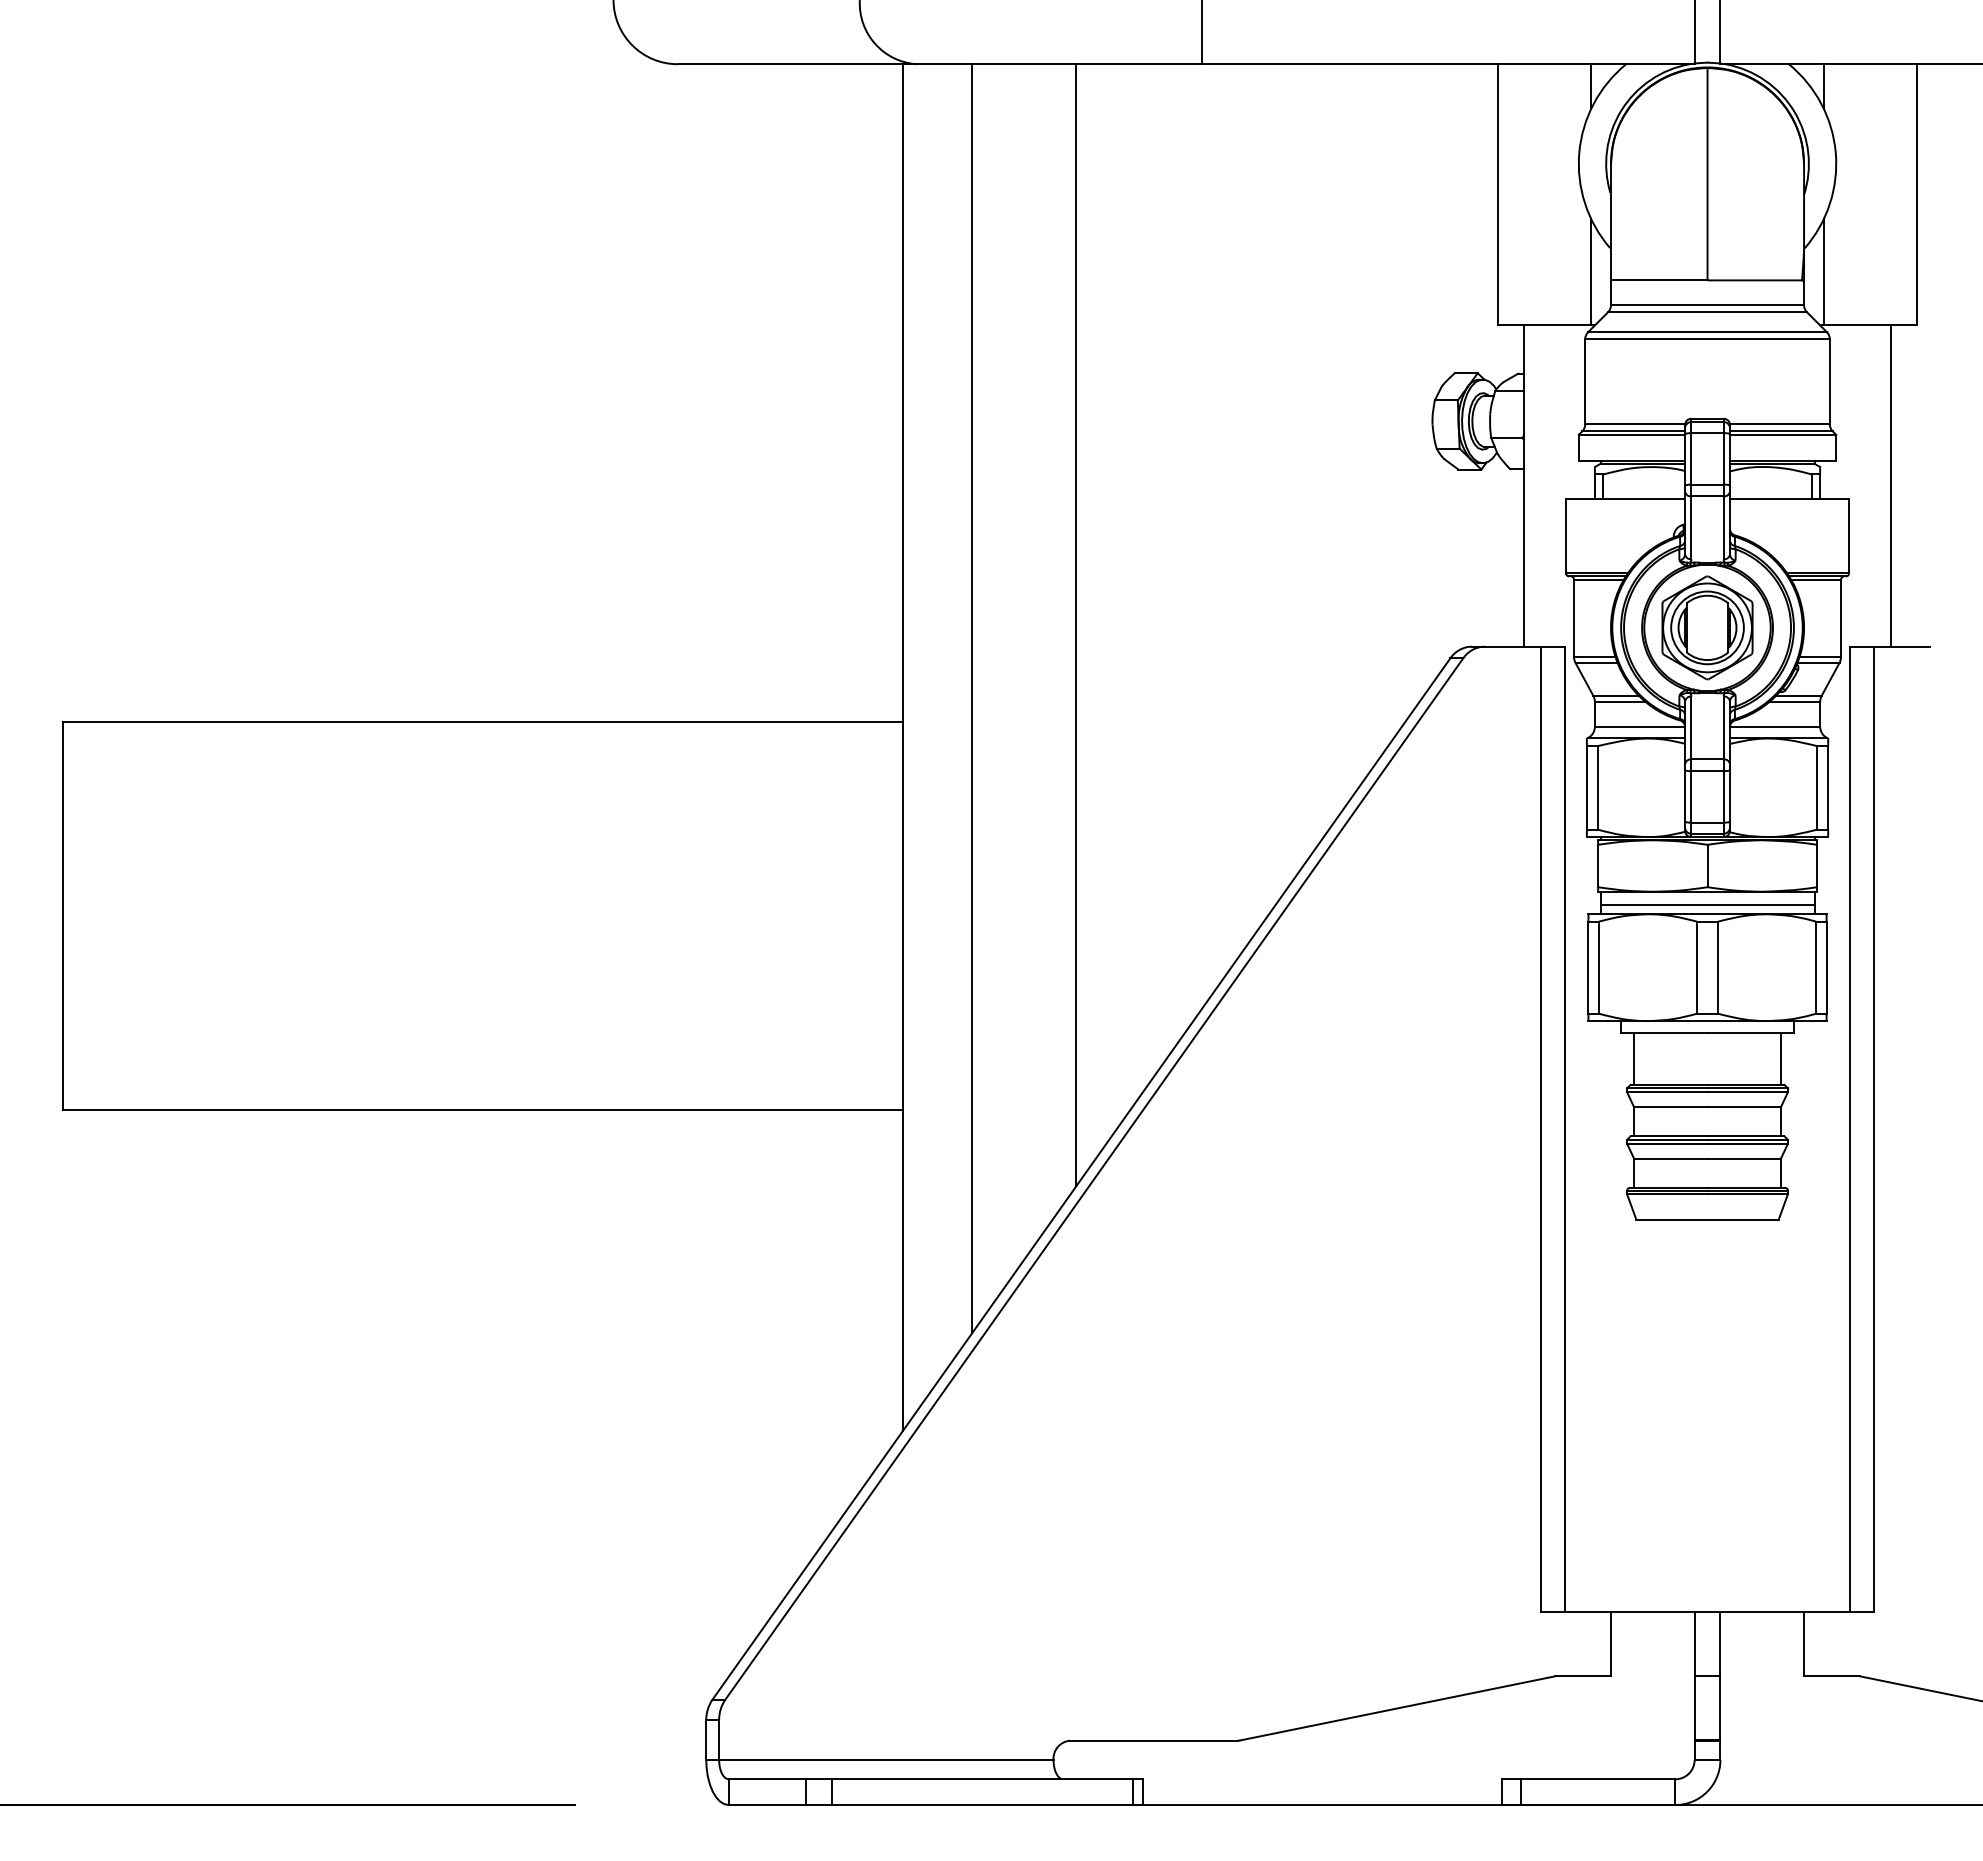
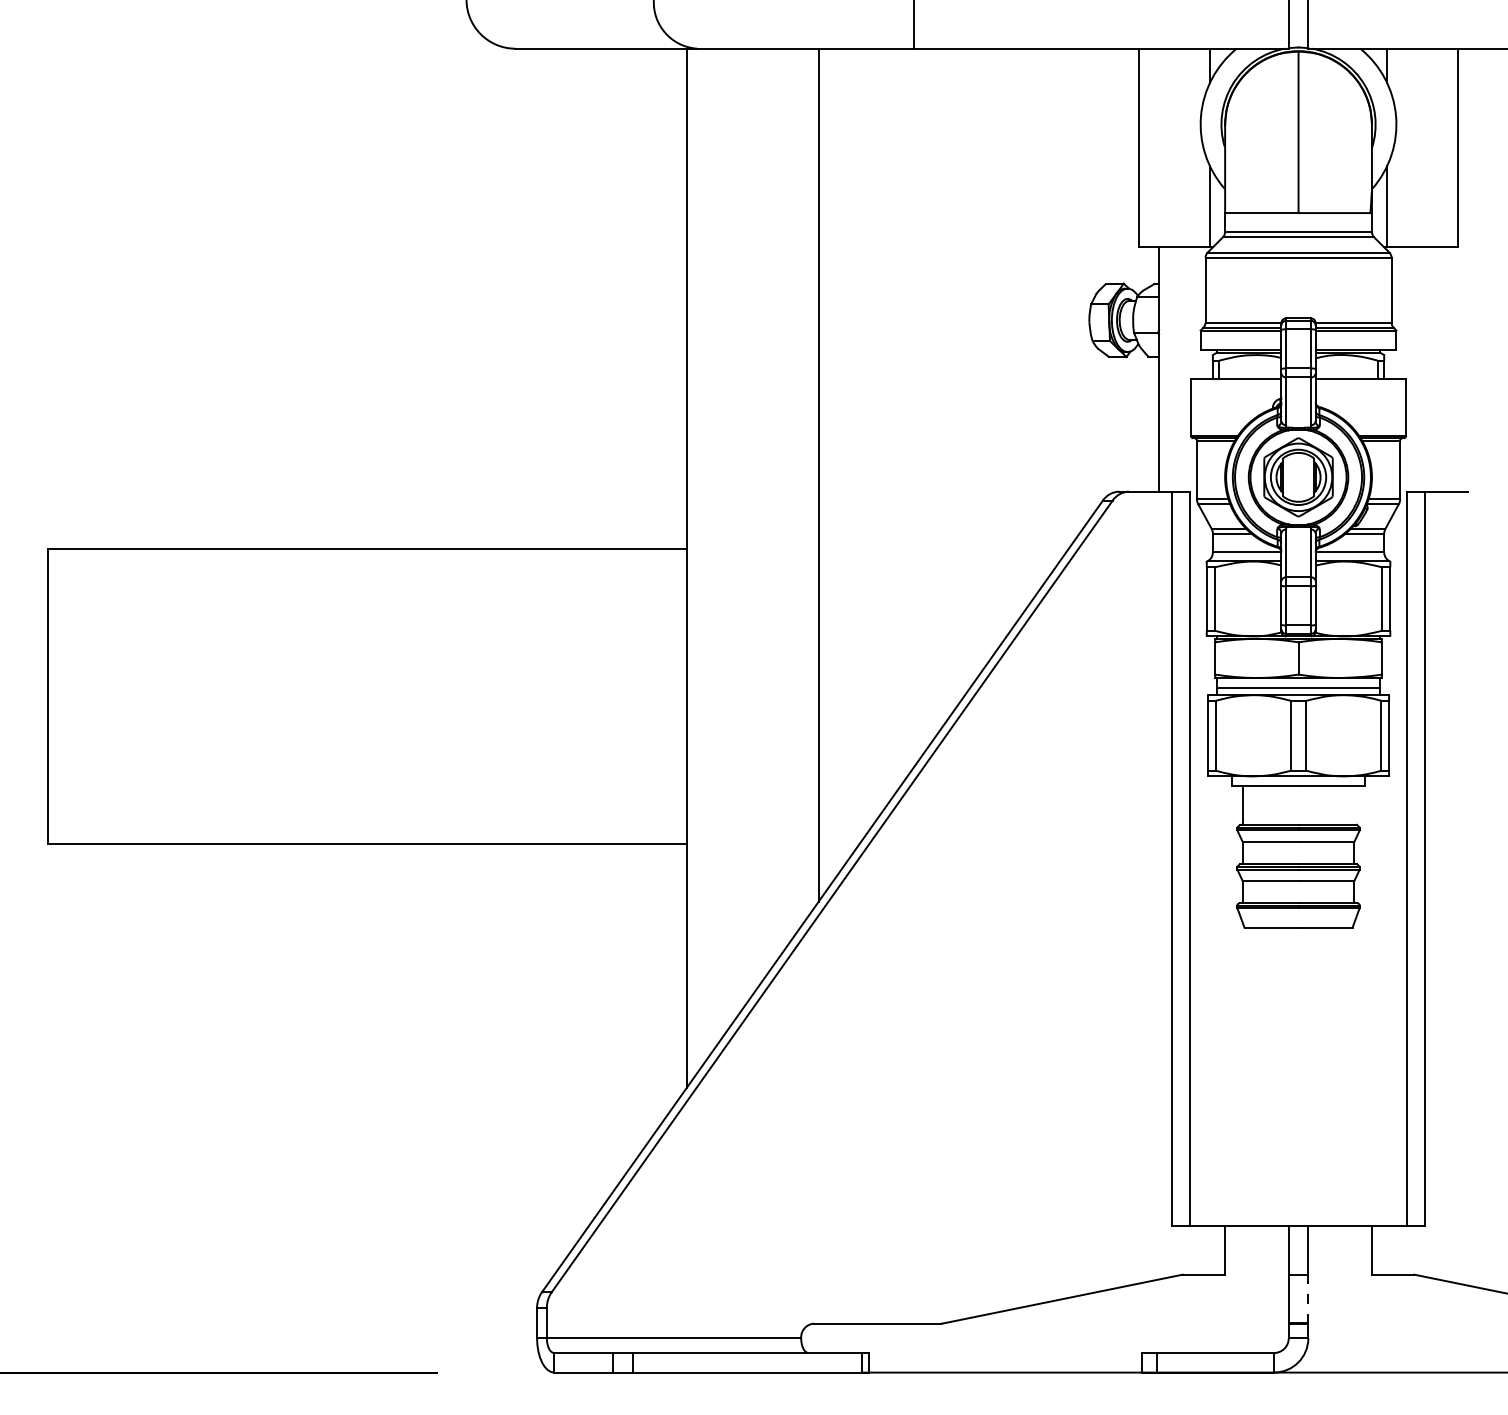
line: (1890, 485) -> (1437, 369), removed
line: (972, 698) -> (739, 531), removed
line: (1780, 1058) -> (1354, 804), removed
line: (1720, 1708) -> (1308, 1299), solid -> dashed

